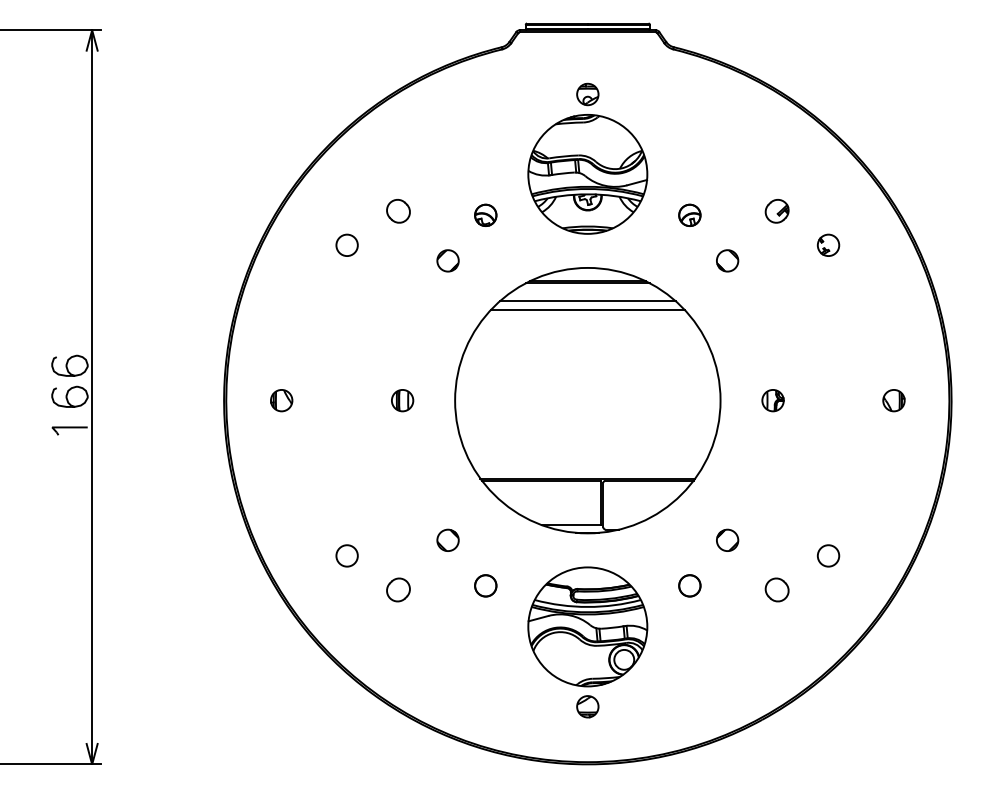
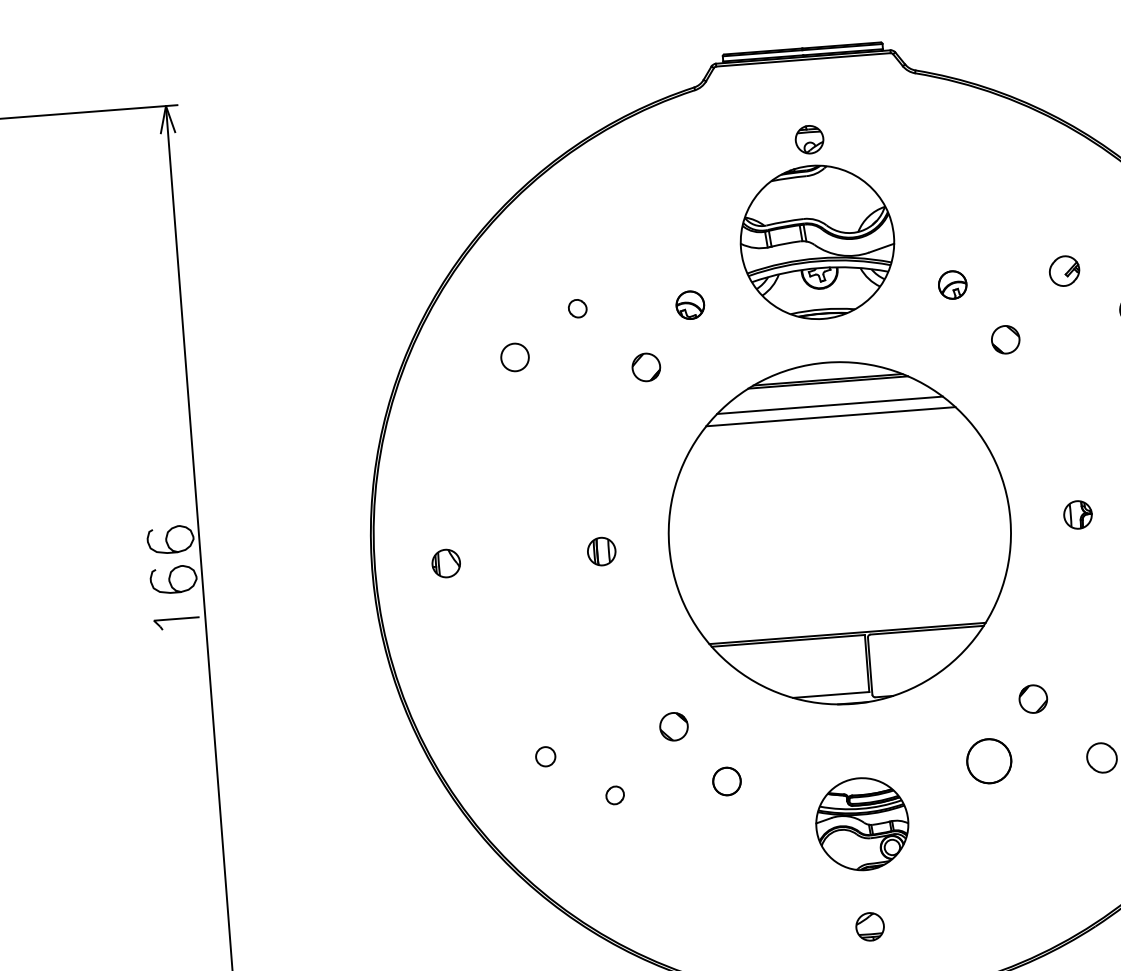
part: (398, 211) -> (577, 308), size x0.6
circle: (346, 555) -> (544, 756), size x0.7
circle: (689, 585) -> (988, 760), size x1.6
part: (398, 589) -> (615, 794), size x0.6
part: (587, 626) -> (861, 823), size x0.6

